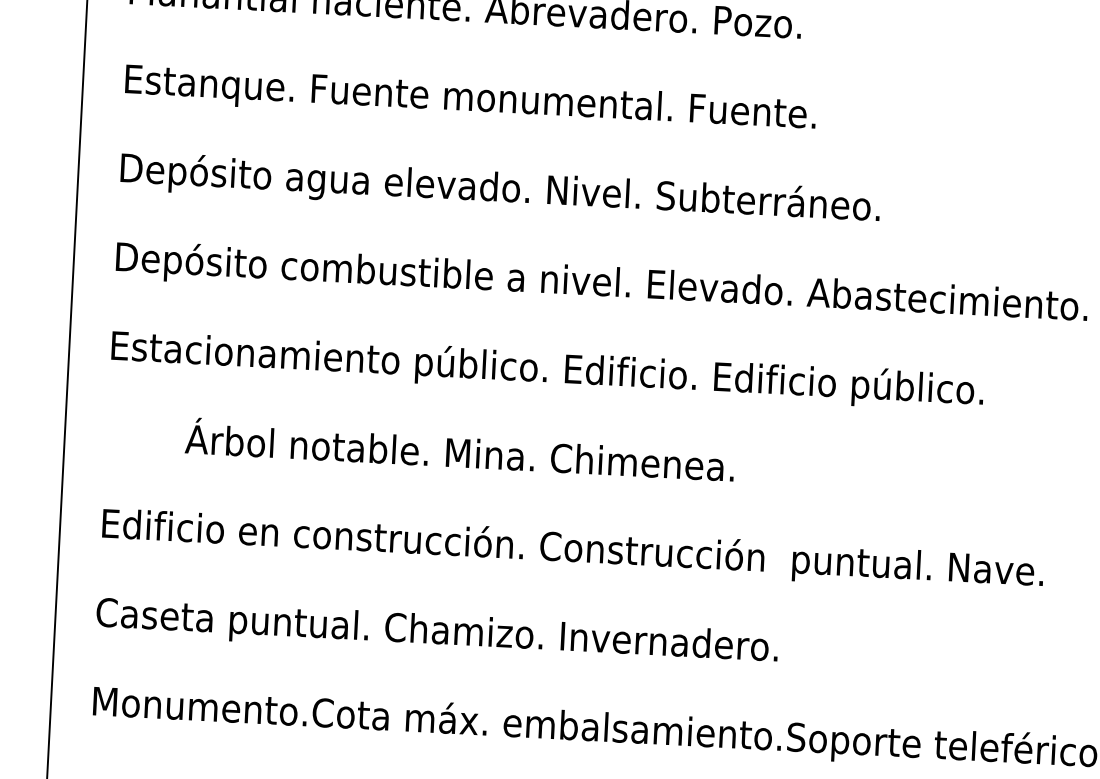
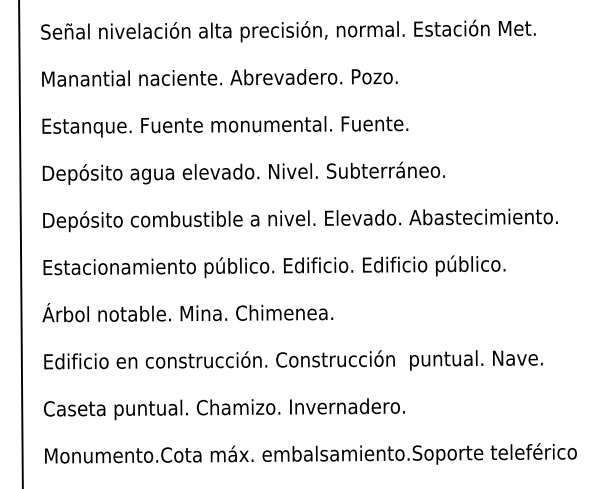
text: (459, 451) -> (187, 312), moved

